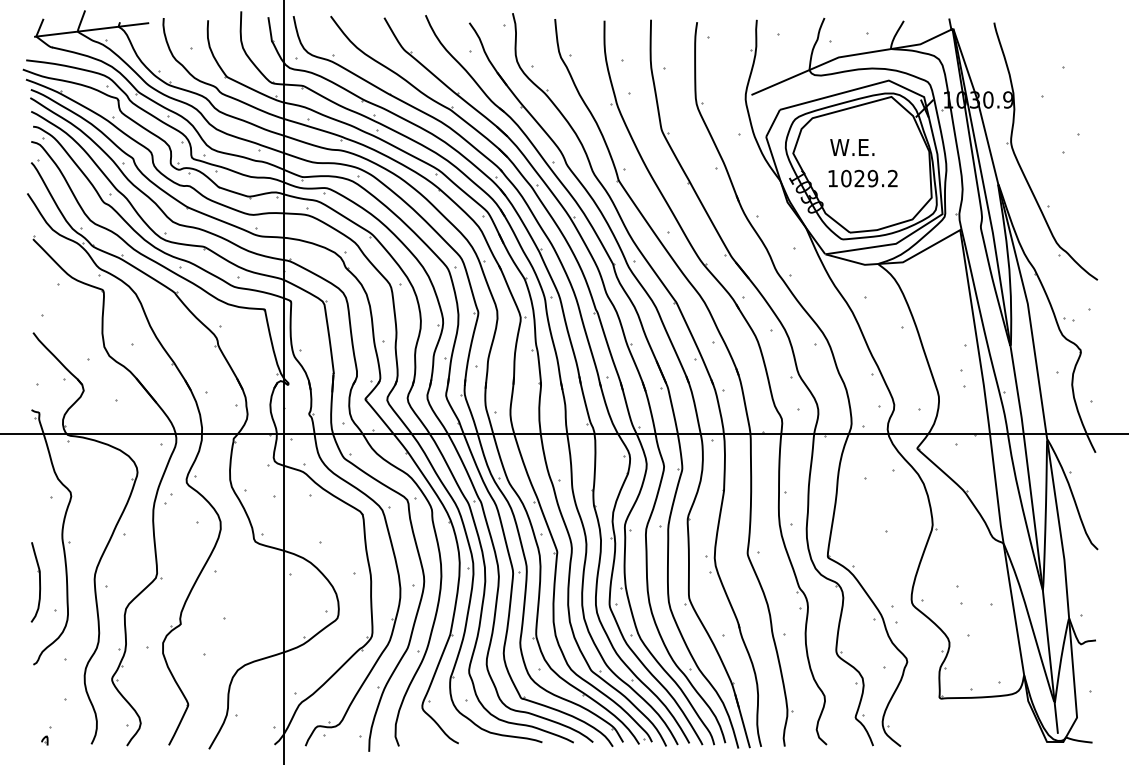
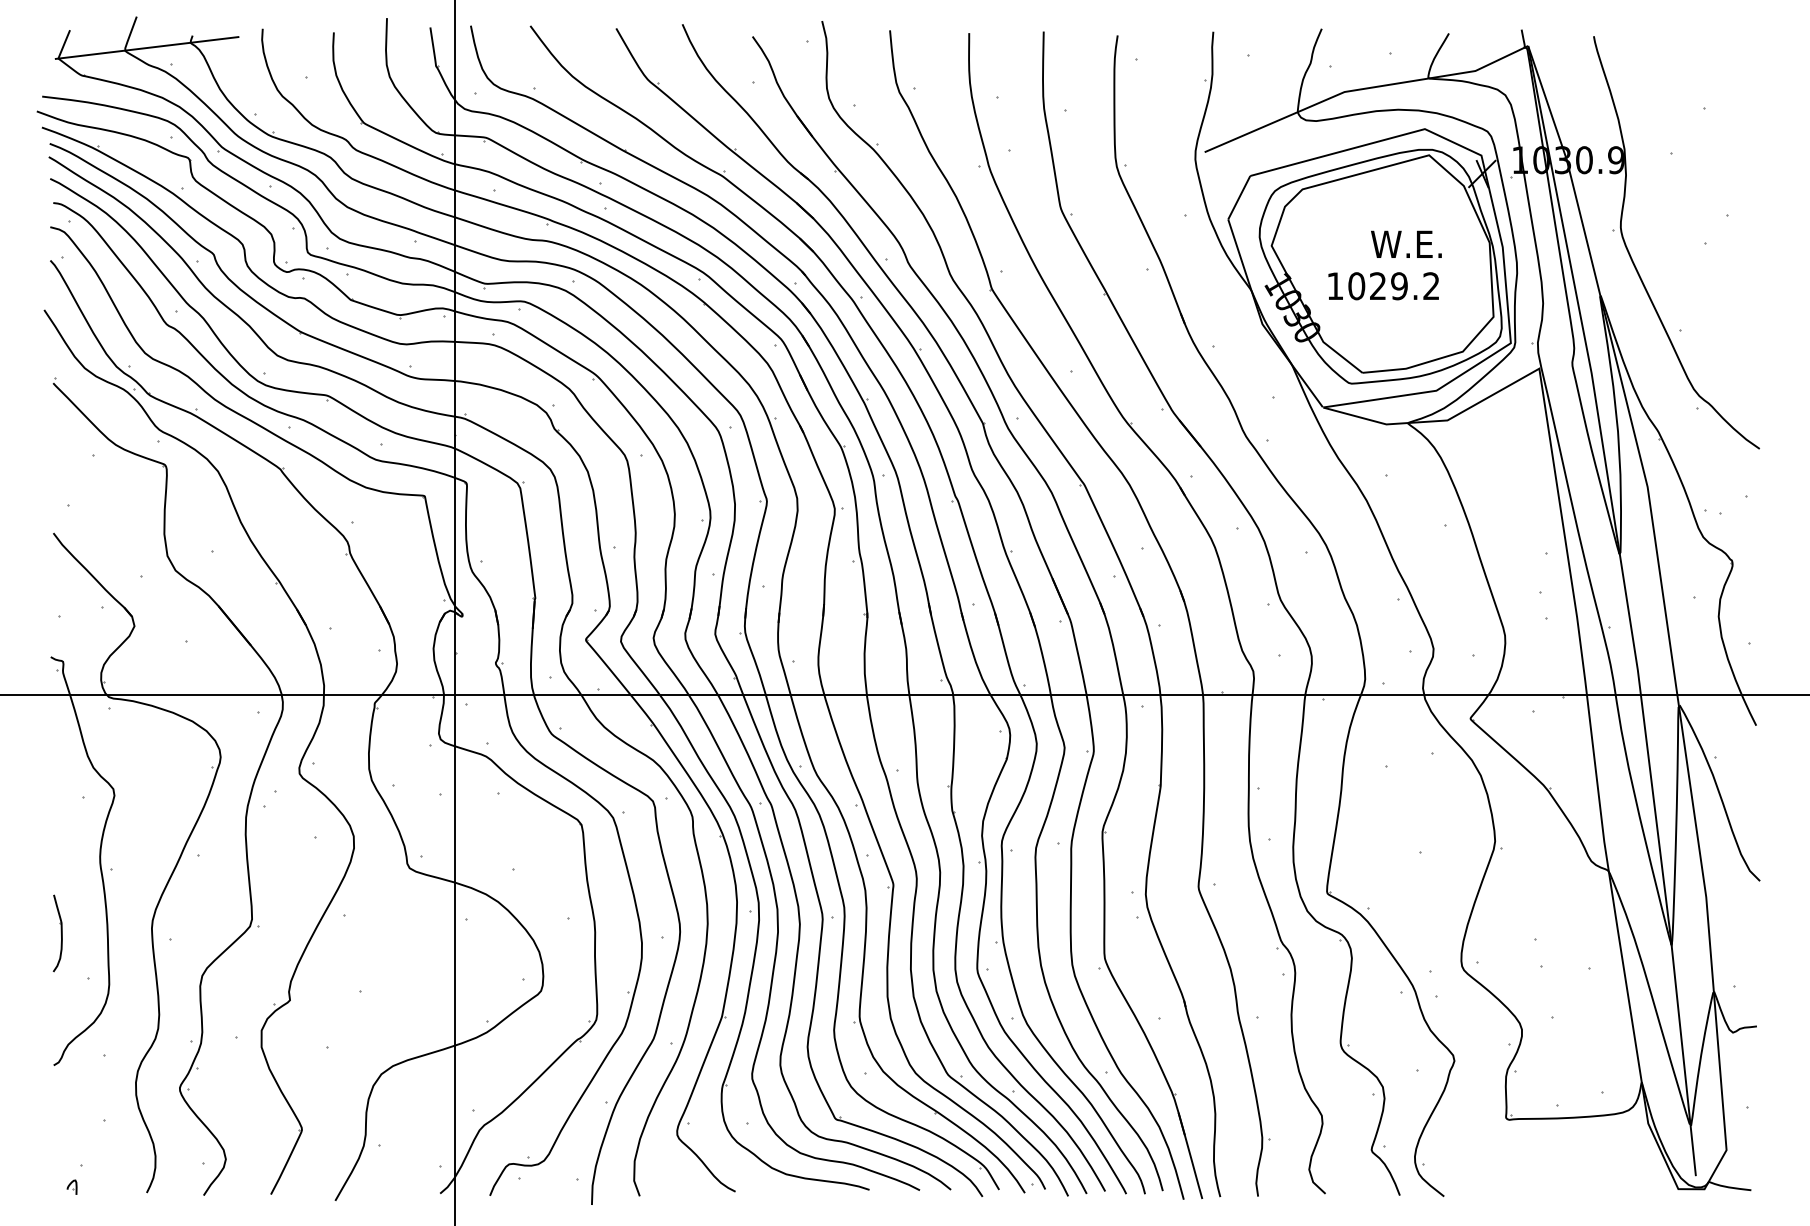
text: (852, 147) -> (1406, 244), moved
part: (35, 582) -> (57, 933), size x0.6

